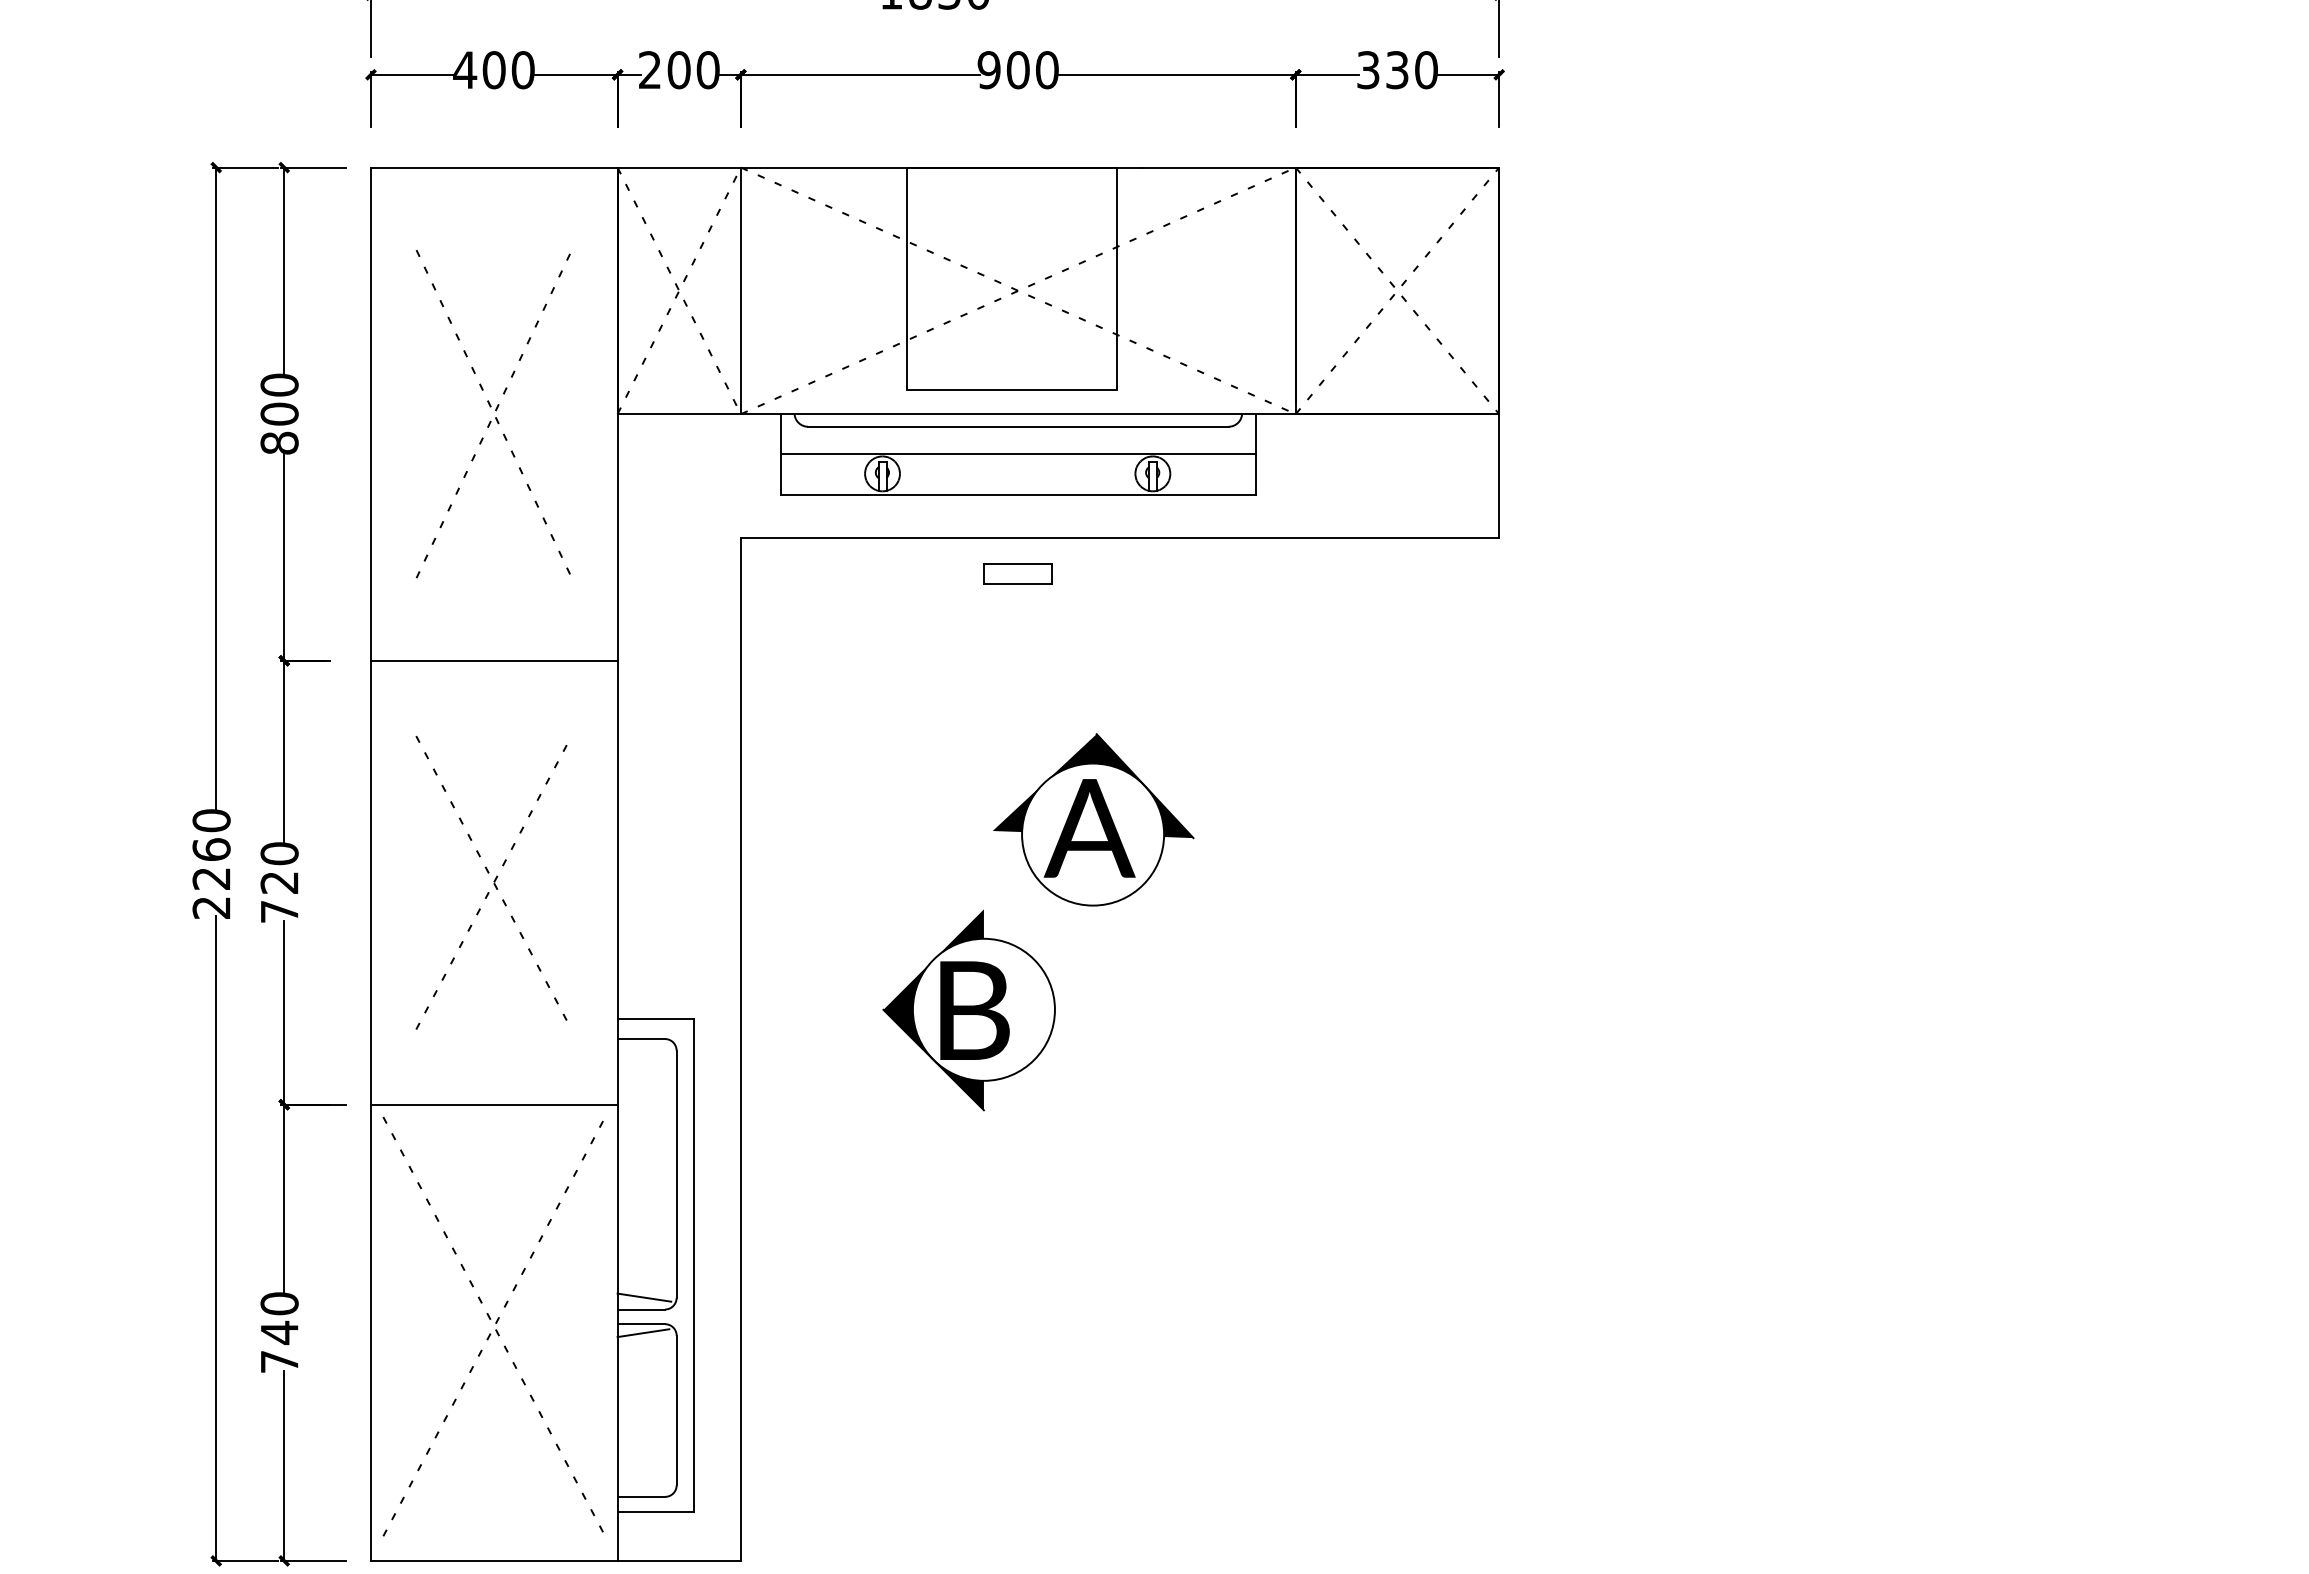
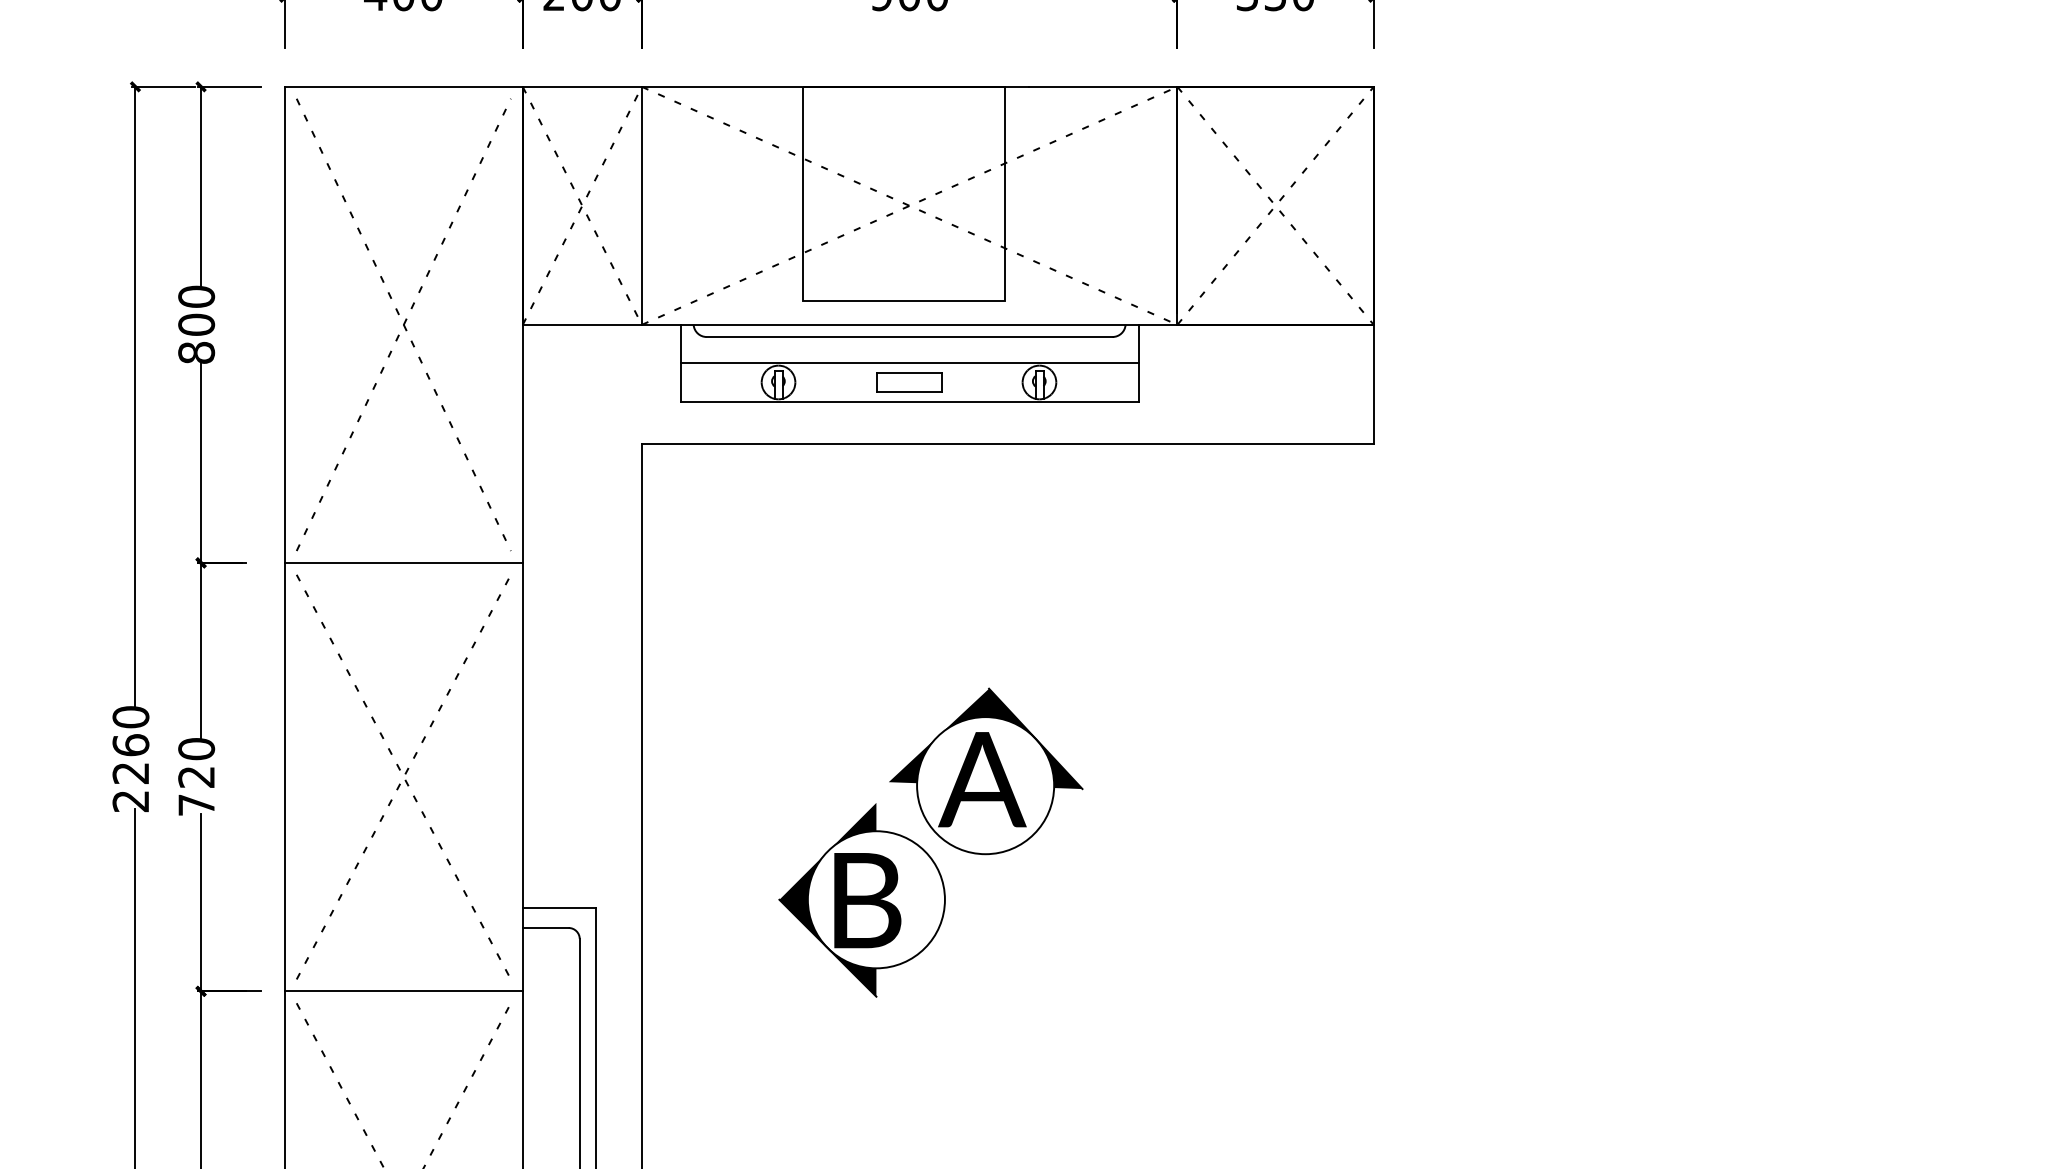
part: (493, 413) -> (403, 324), size x1.43
part: (1017, 573) -> (908, 382), moved
part: (1093, 819) -> (986, 771), moved
part: (492, 882) -> (402, 776), size x1.43

